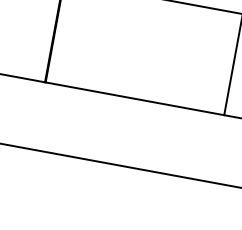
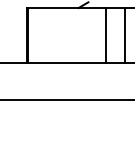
line: (199, 57) -> (106, 35), added

